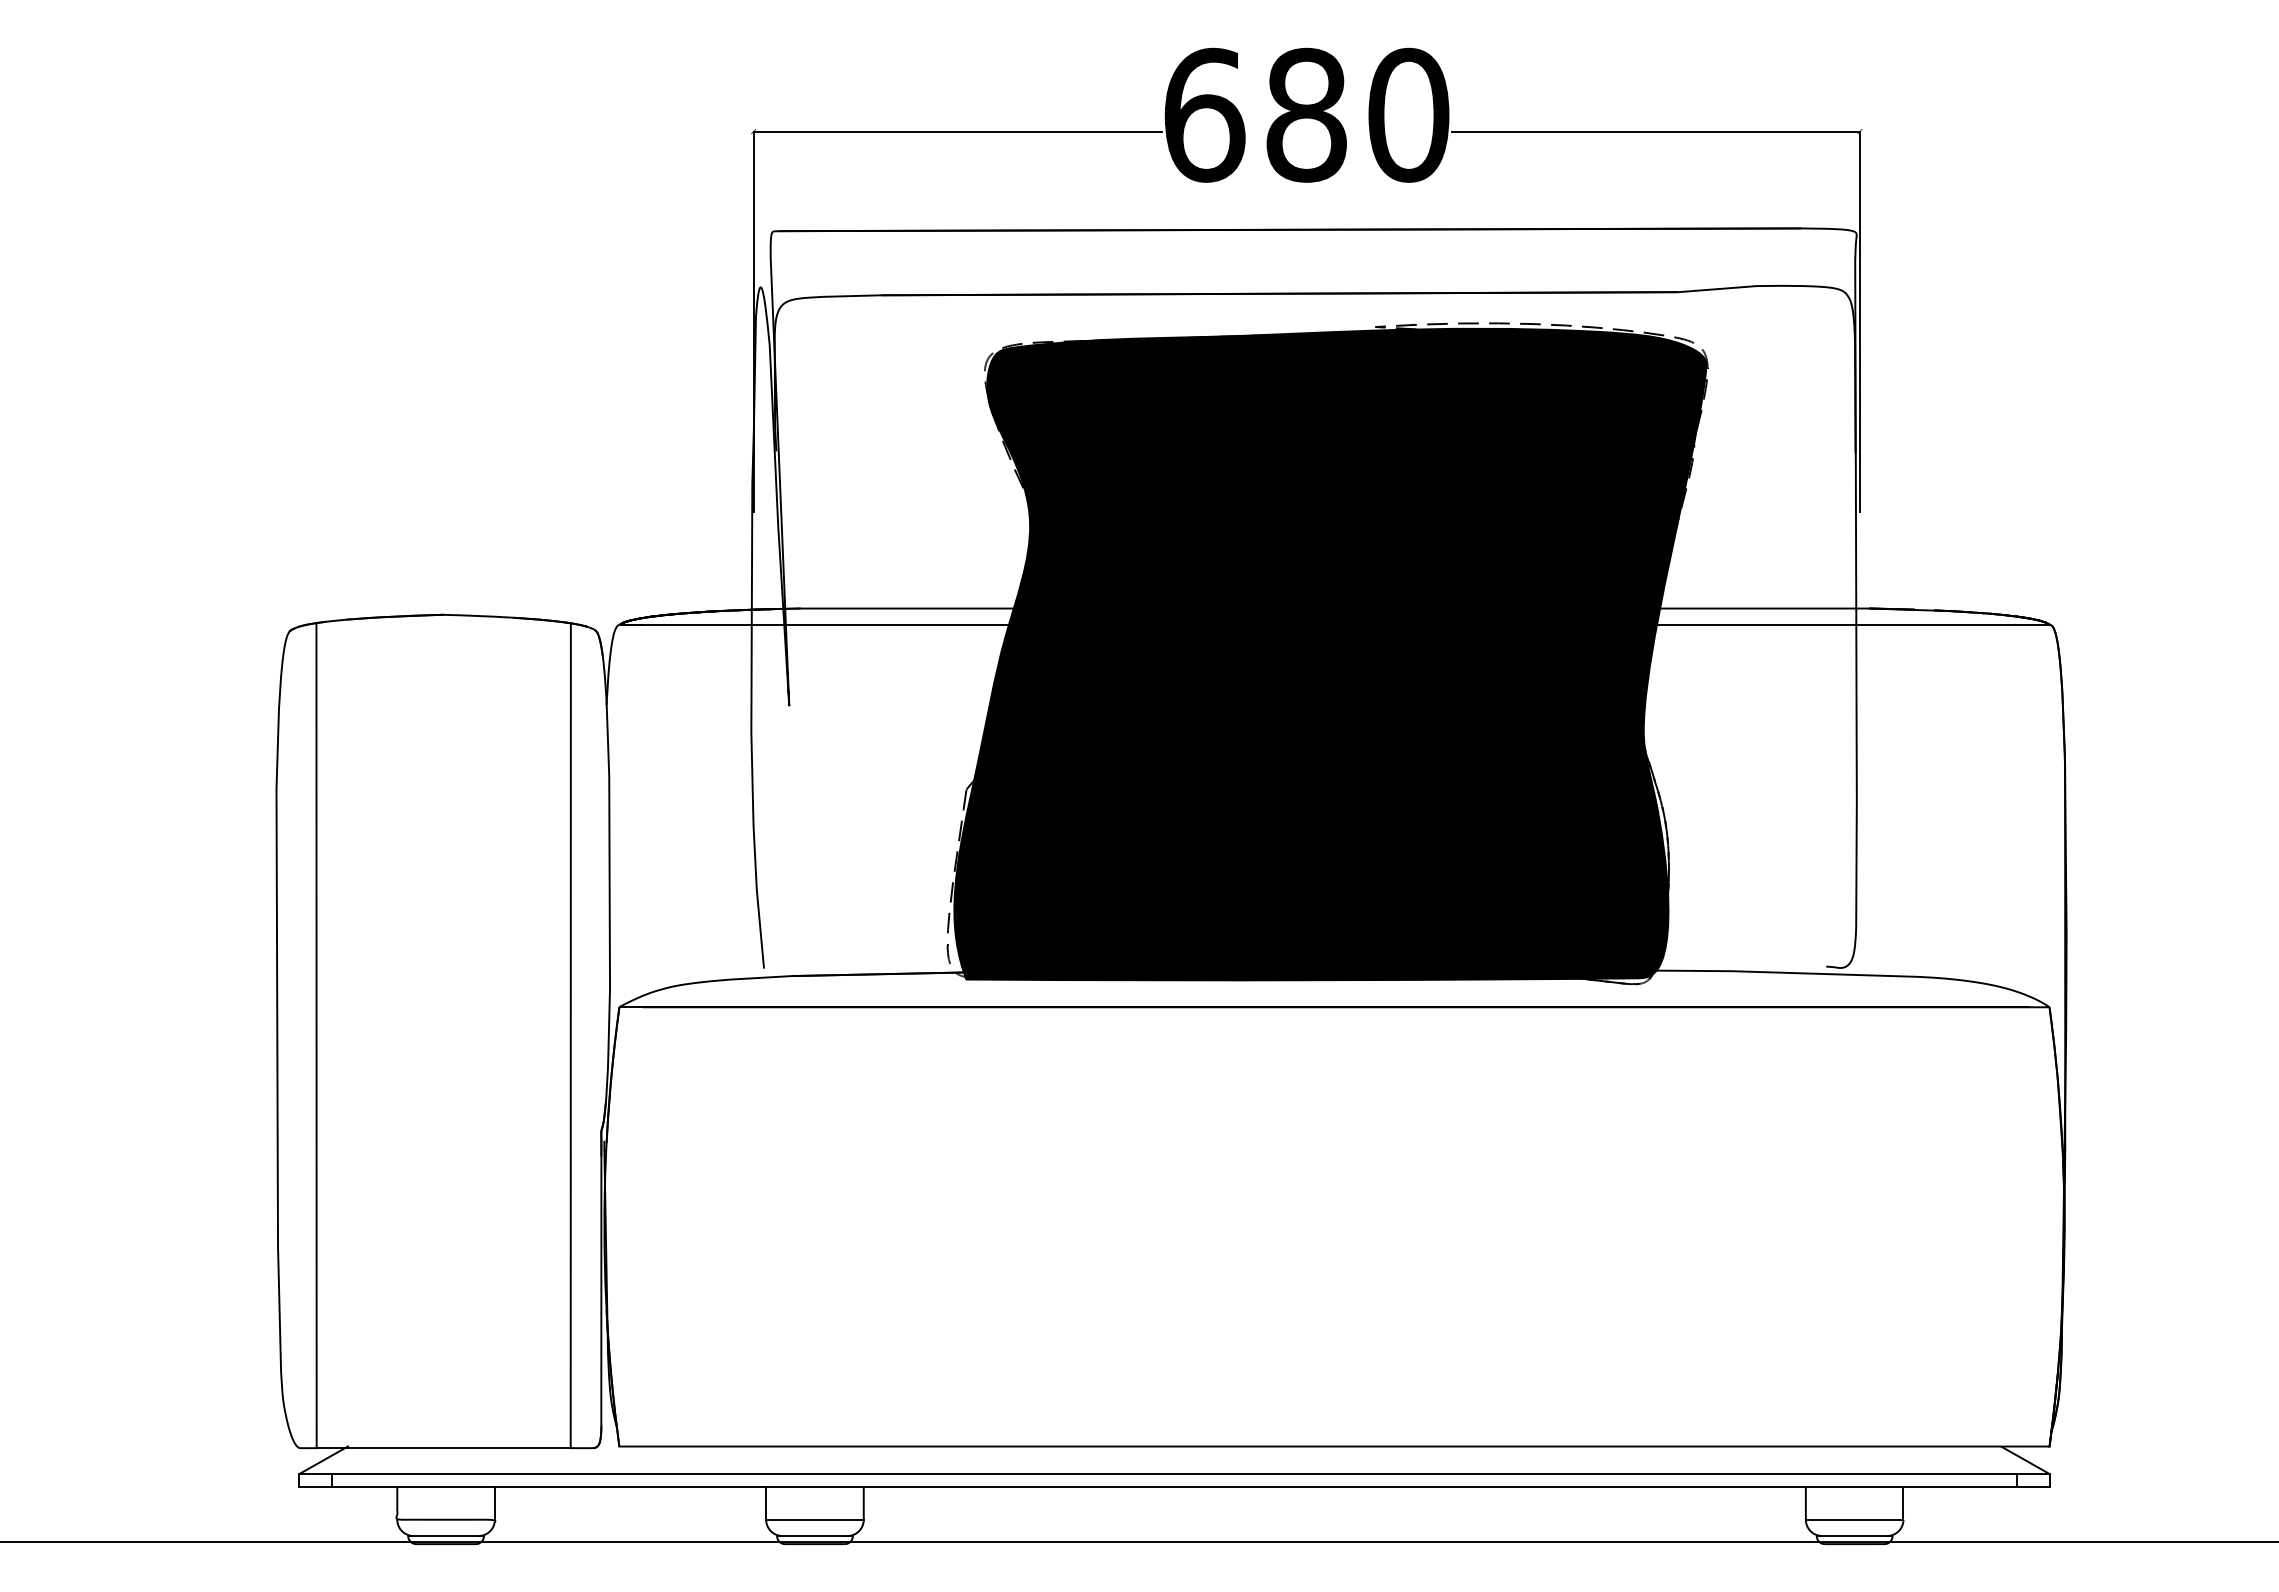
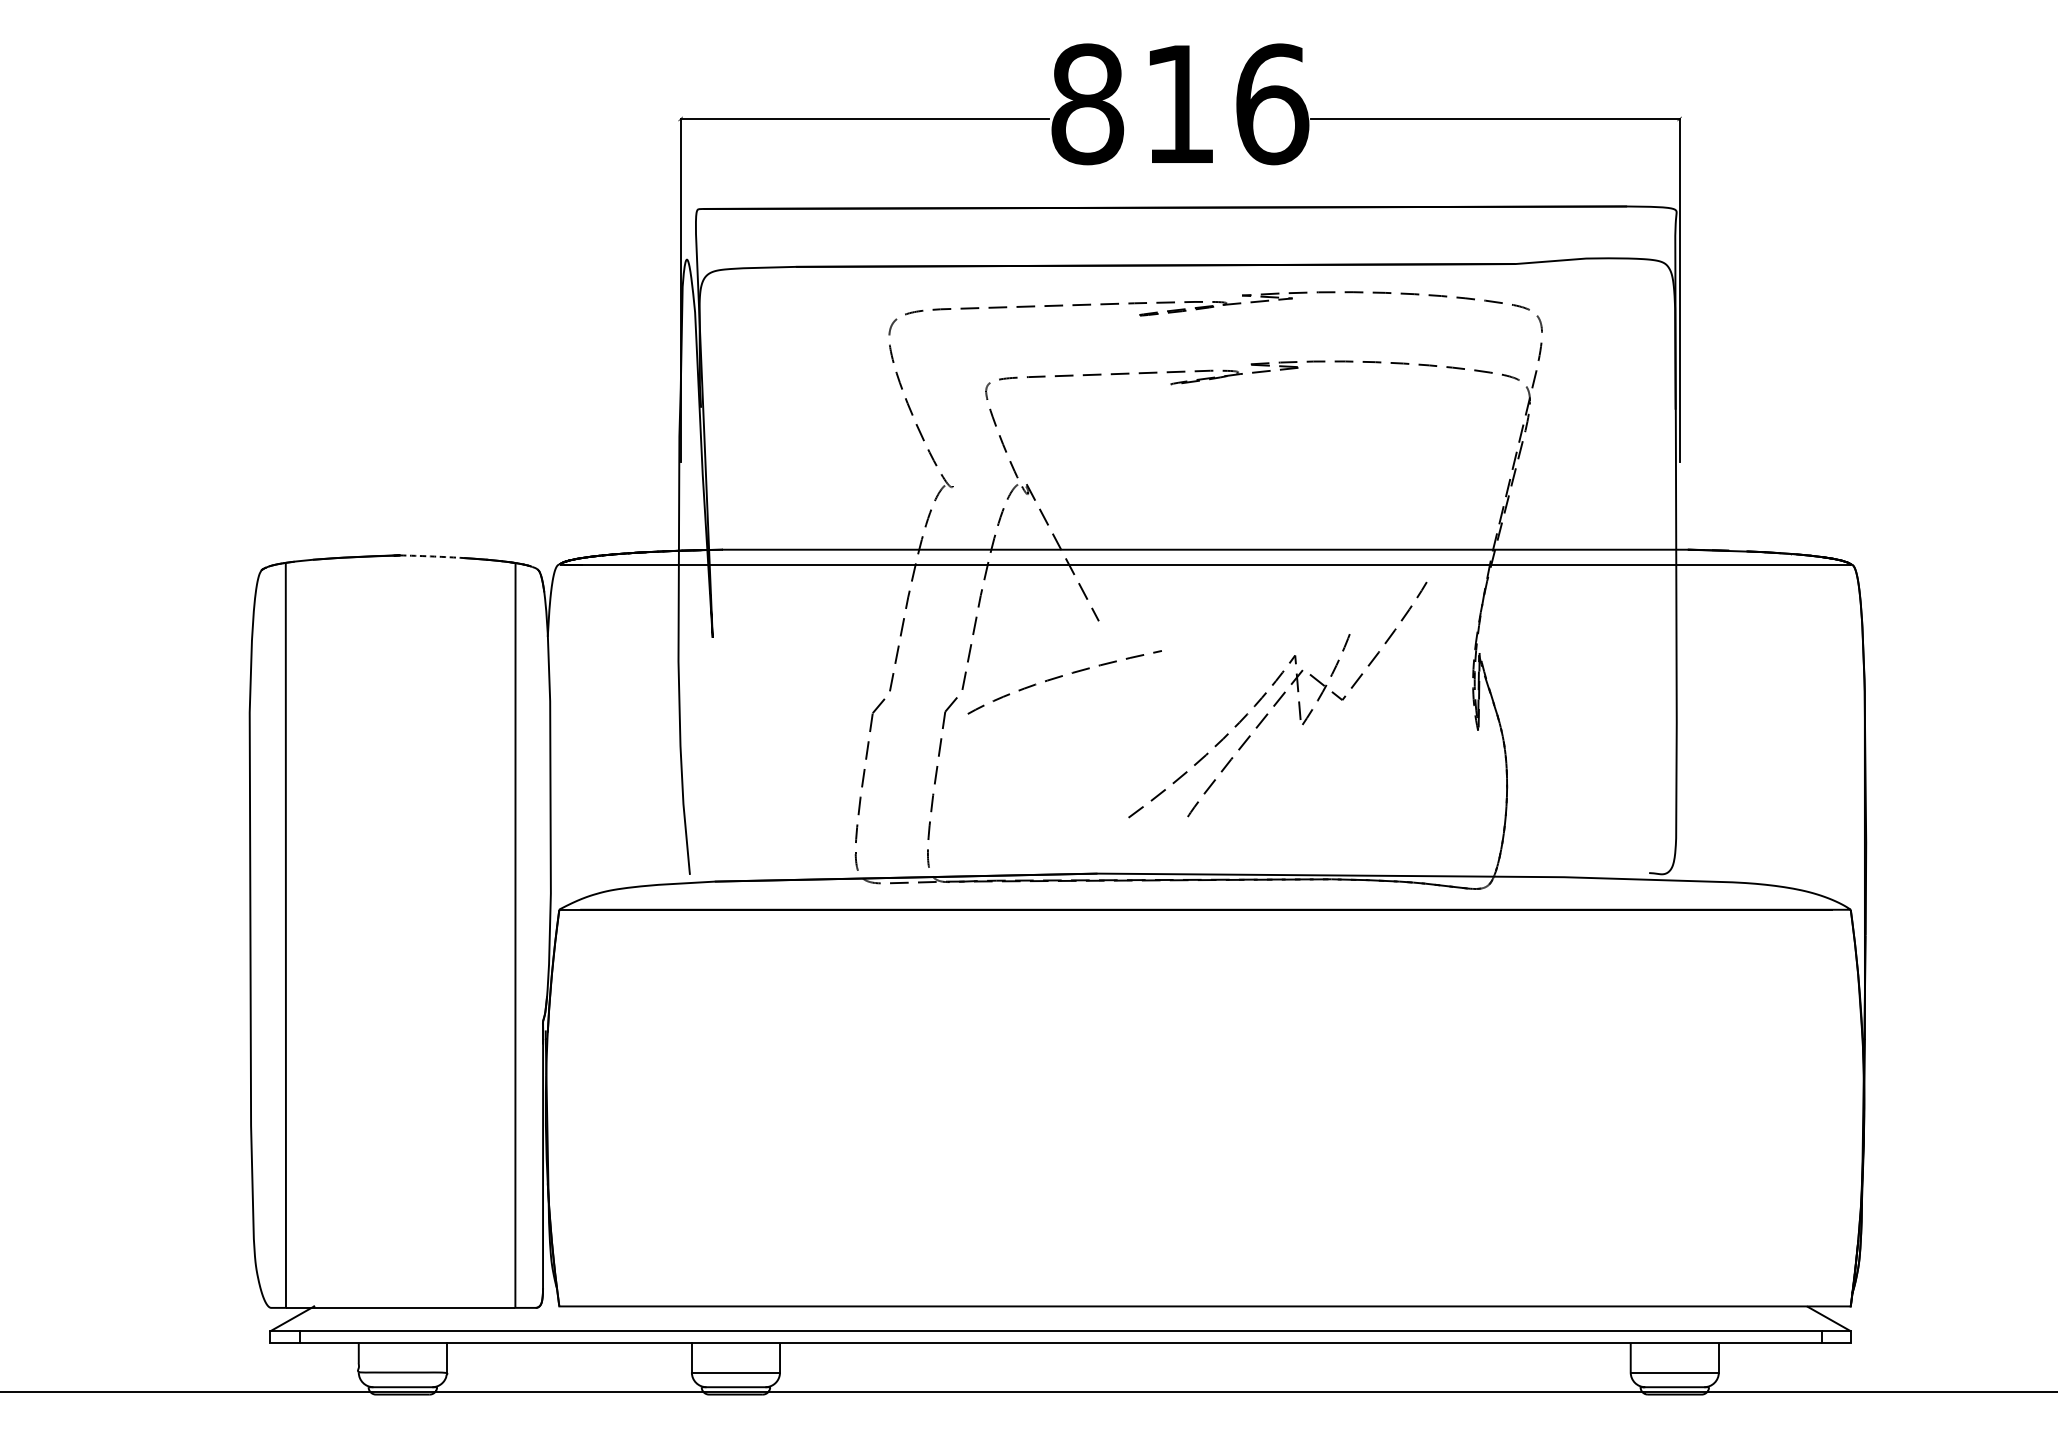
text: (1306, 114) -> (1179, 103), 680 -> 816
arc: (476, 615) -> (430, 556), solid -> dashed
fill: (1330, 654) -> (1201, 591), removed

